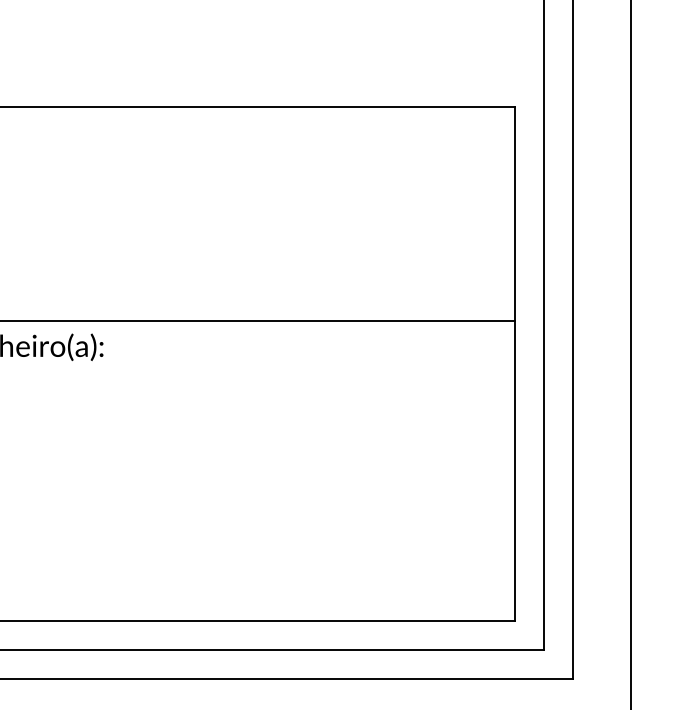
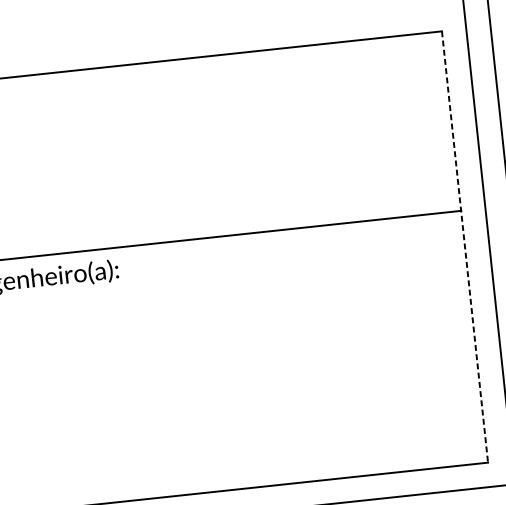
line: (514, 364) -> (464, 247), solid -> dashed

